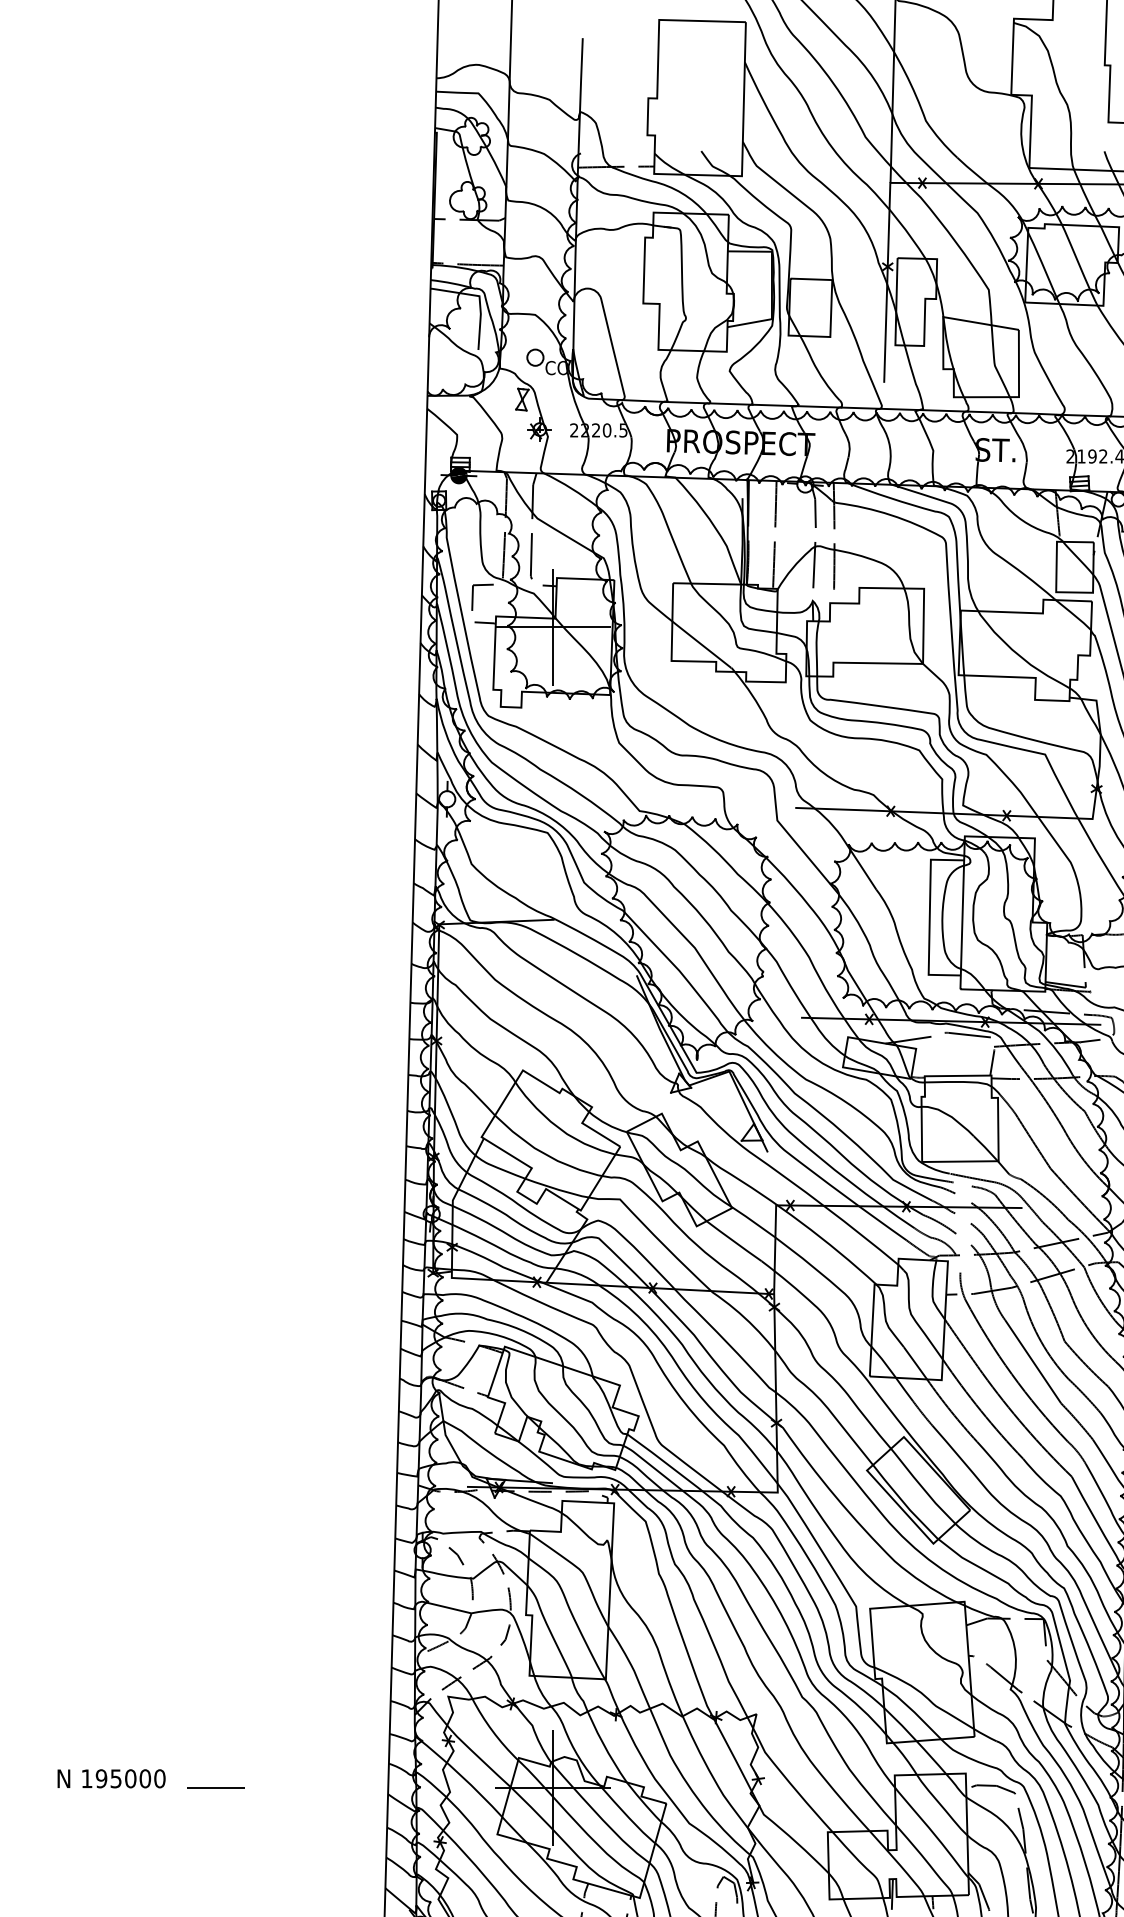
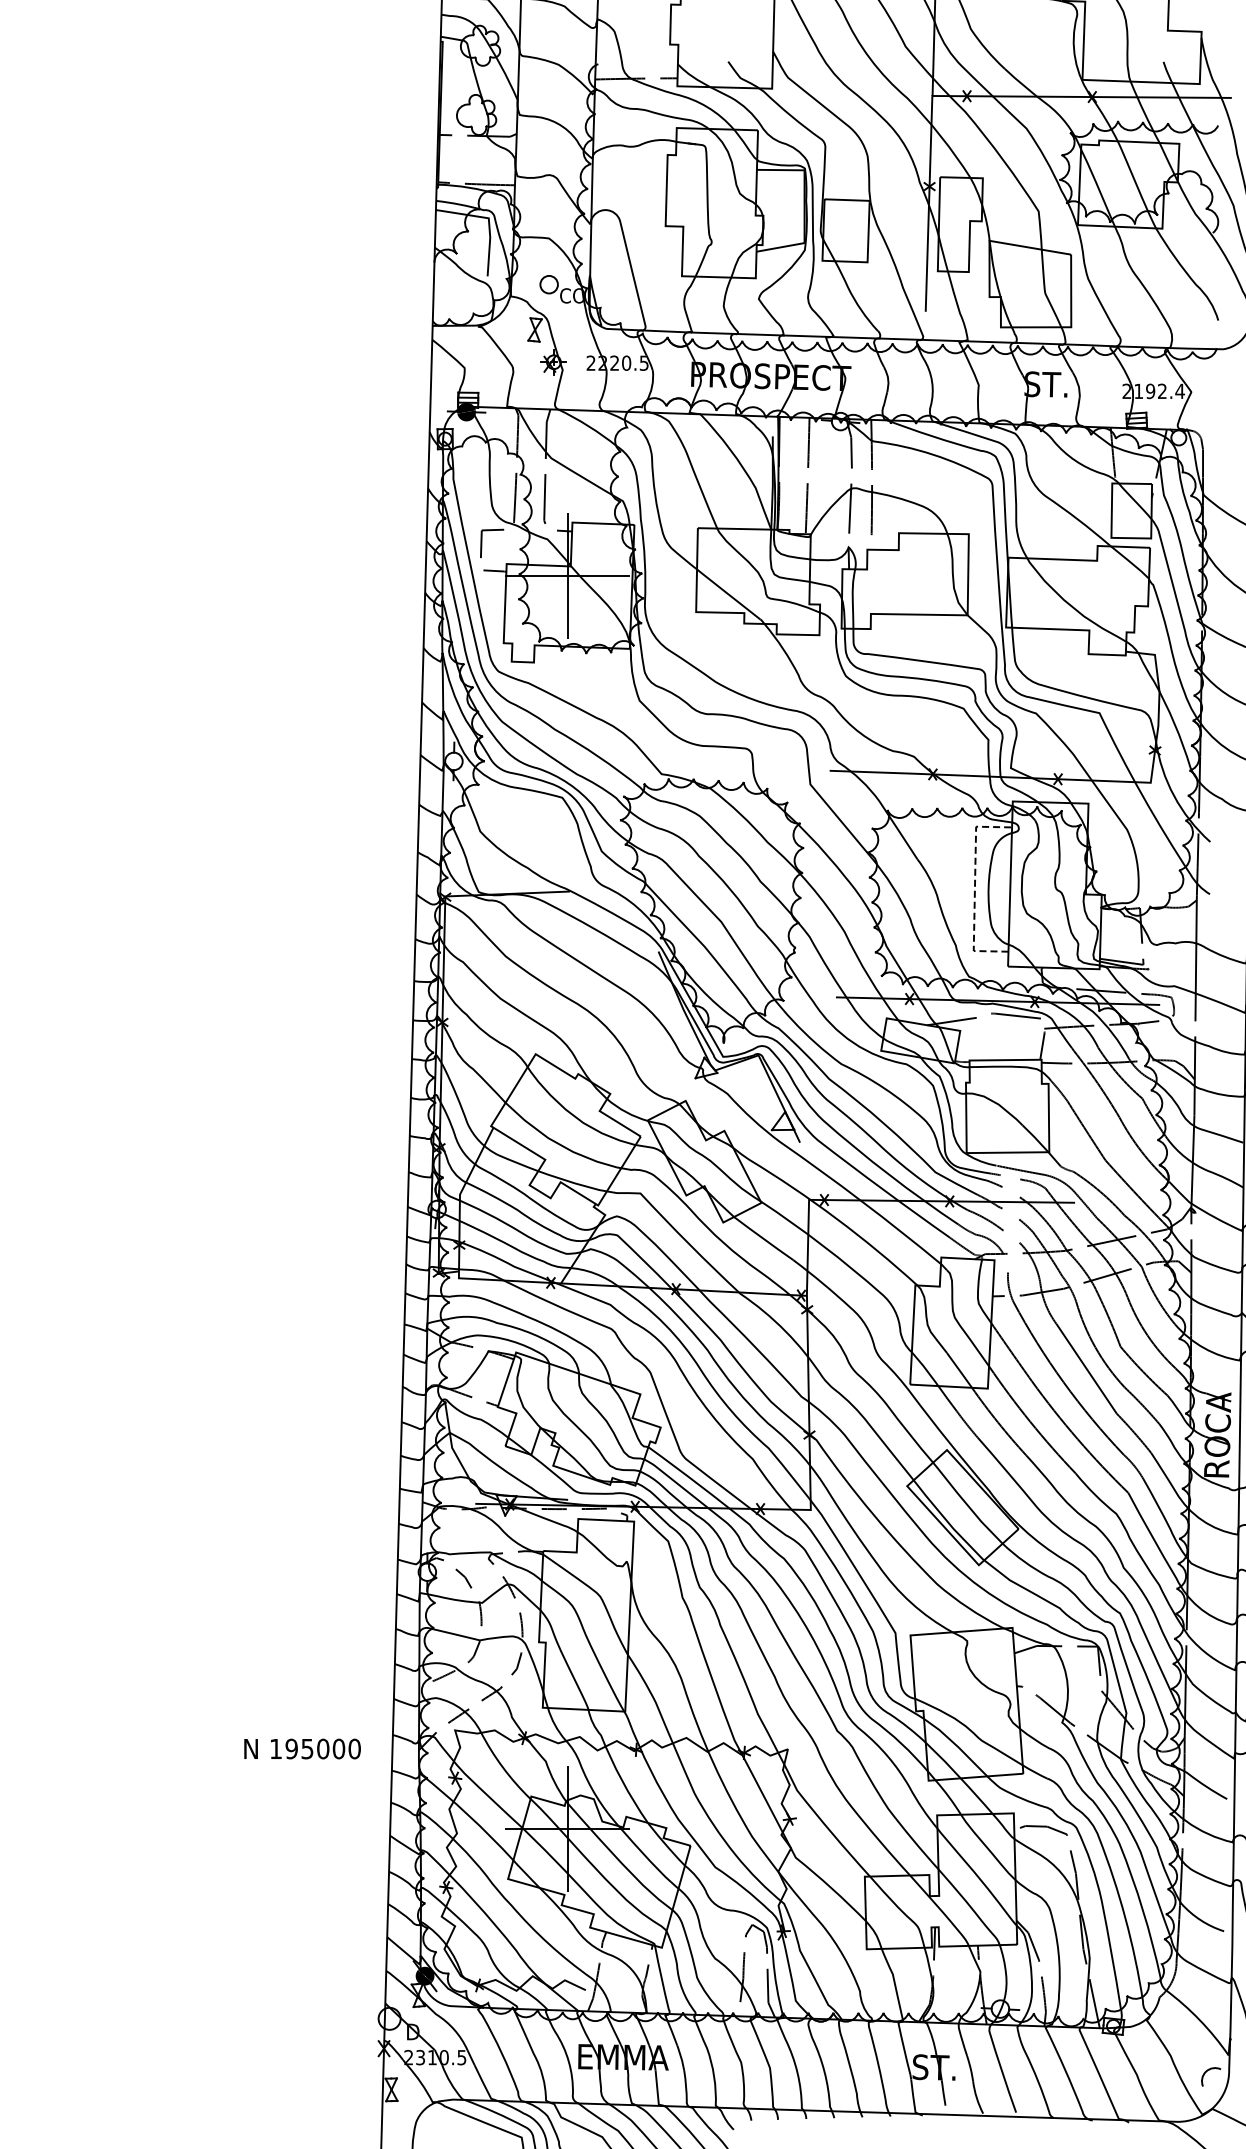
line: (929, 916) -> (974, 888), solid -> dashed
text: (111, 1778) -> (302, 1748), moved
line: (216, 1787) -> (204, 1828), removed

